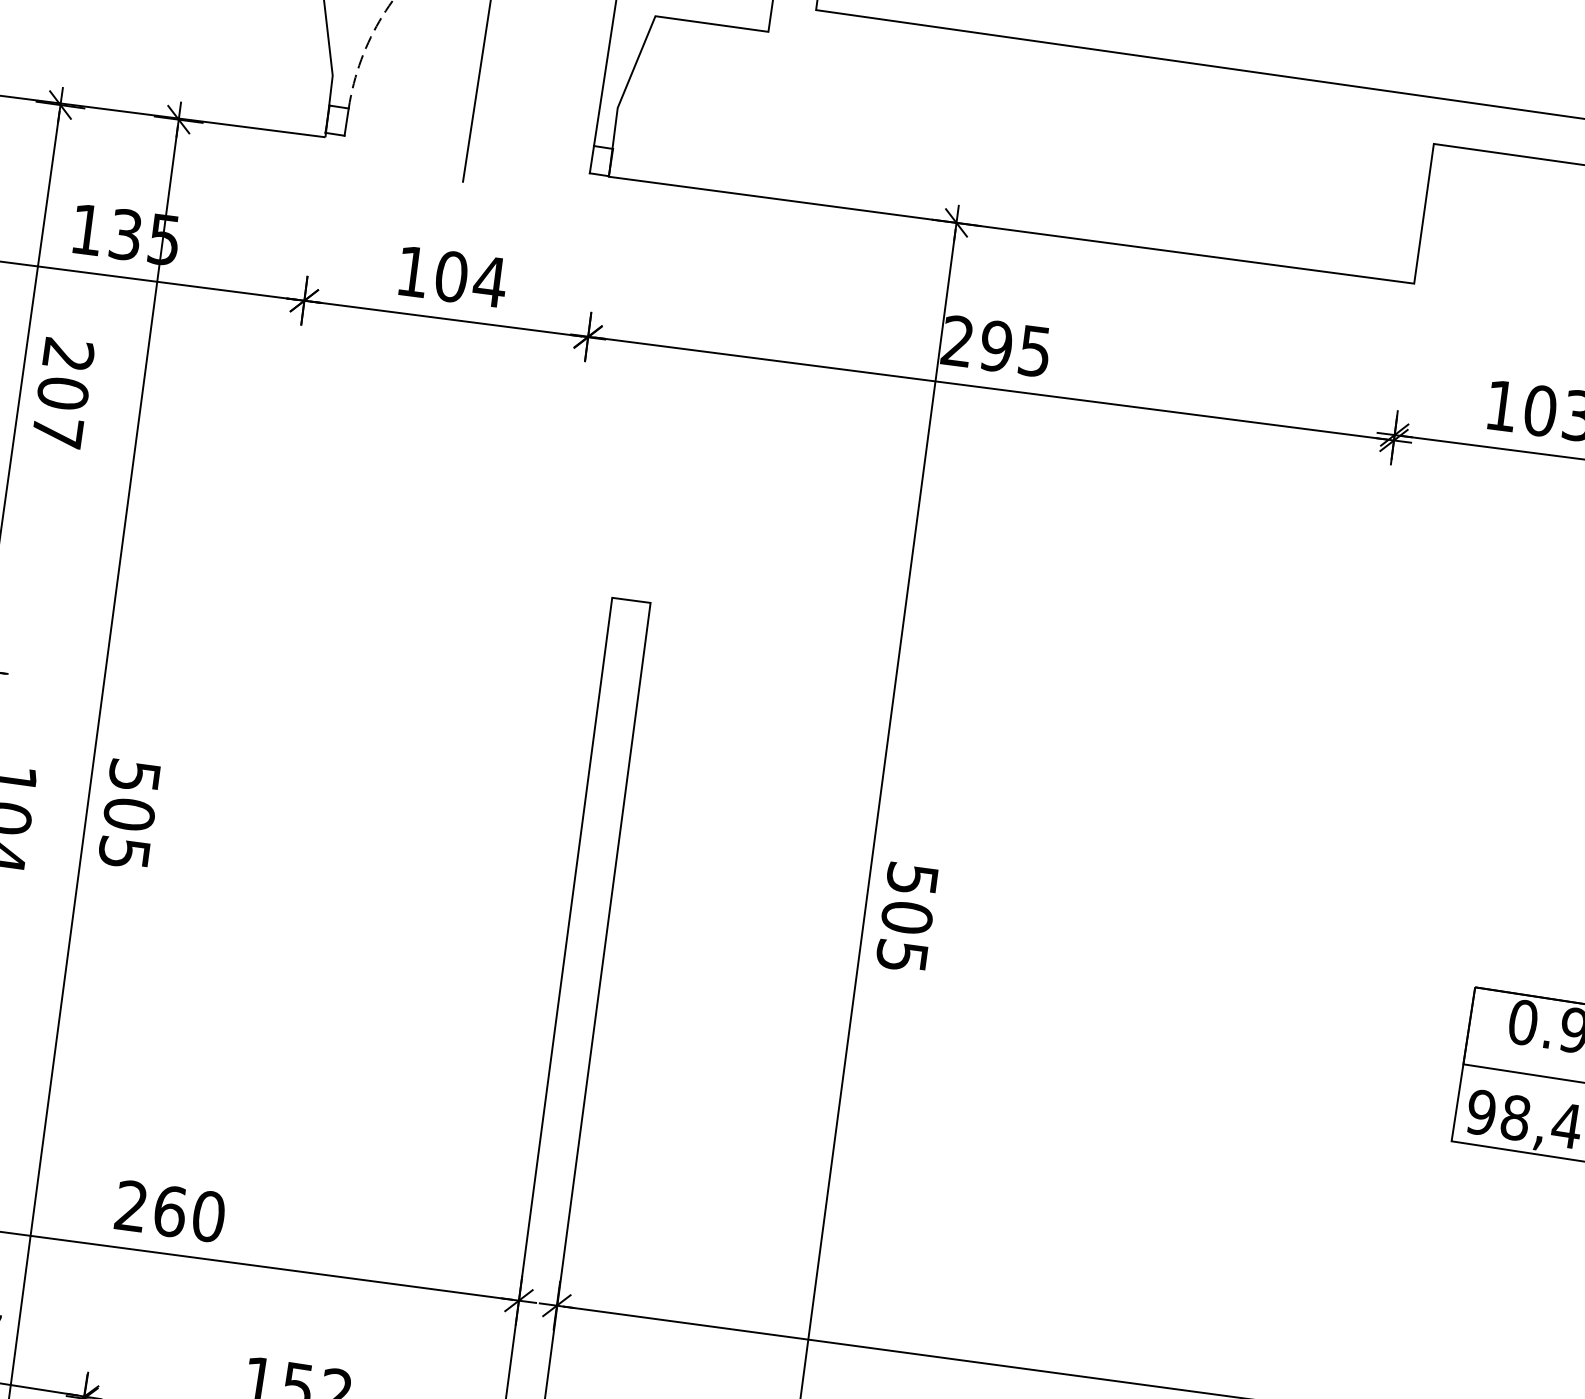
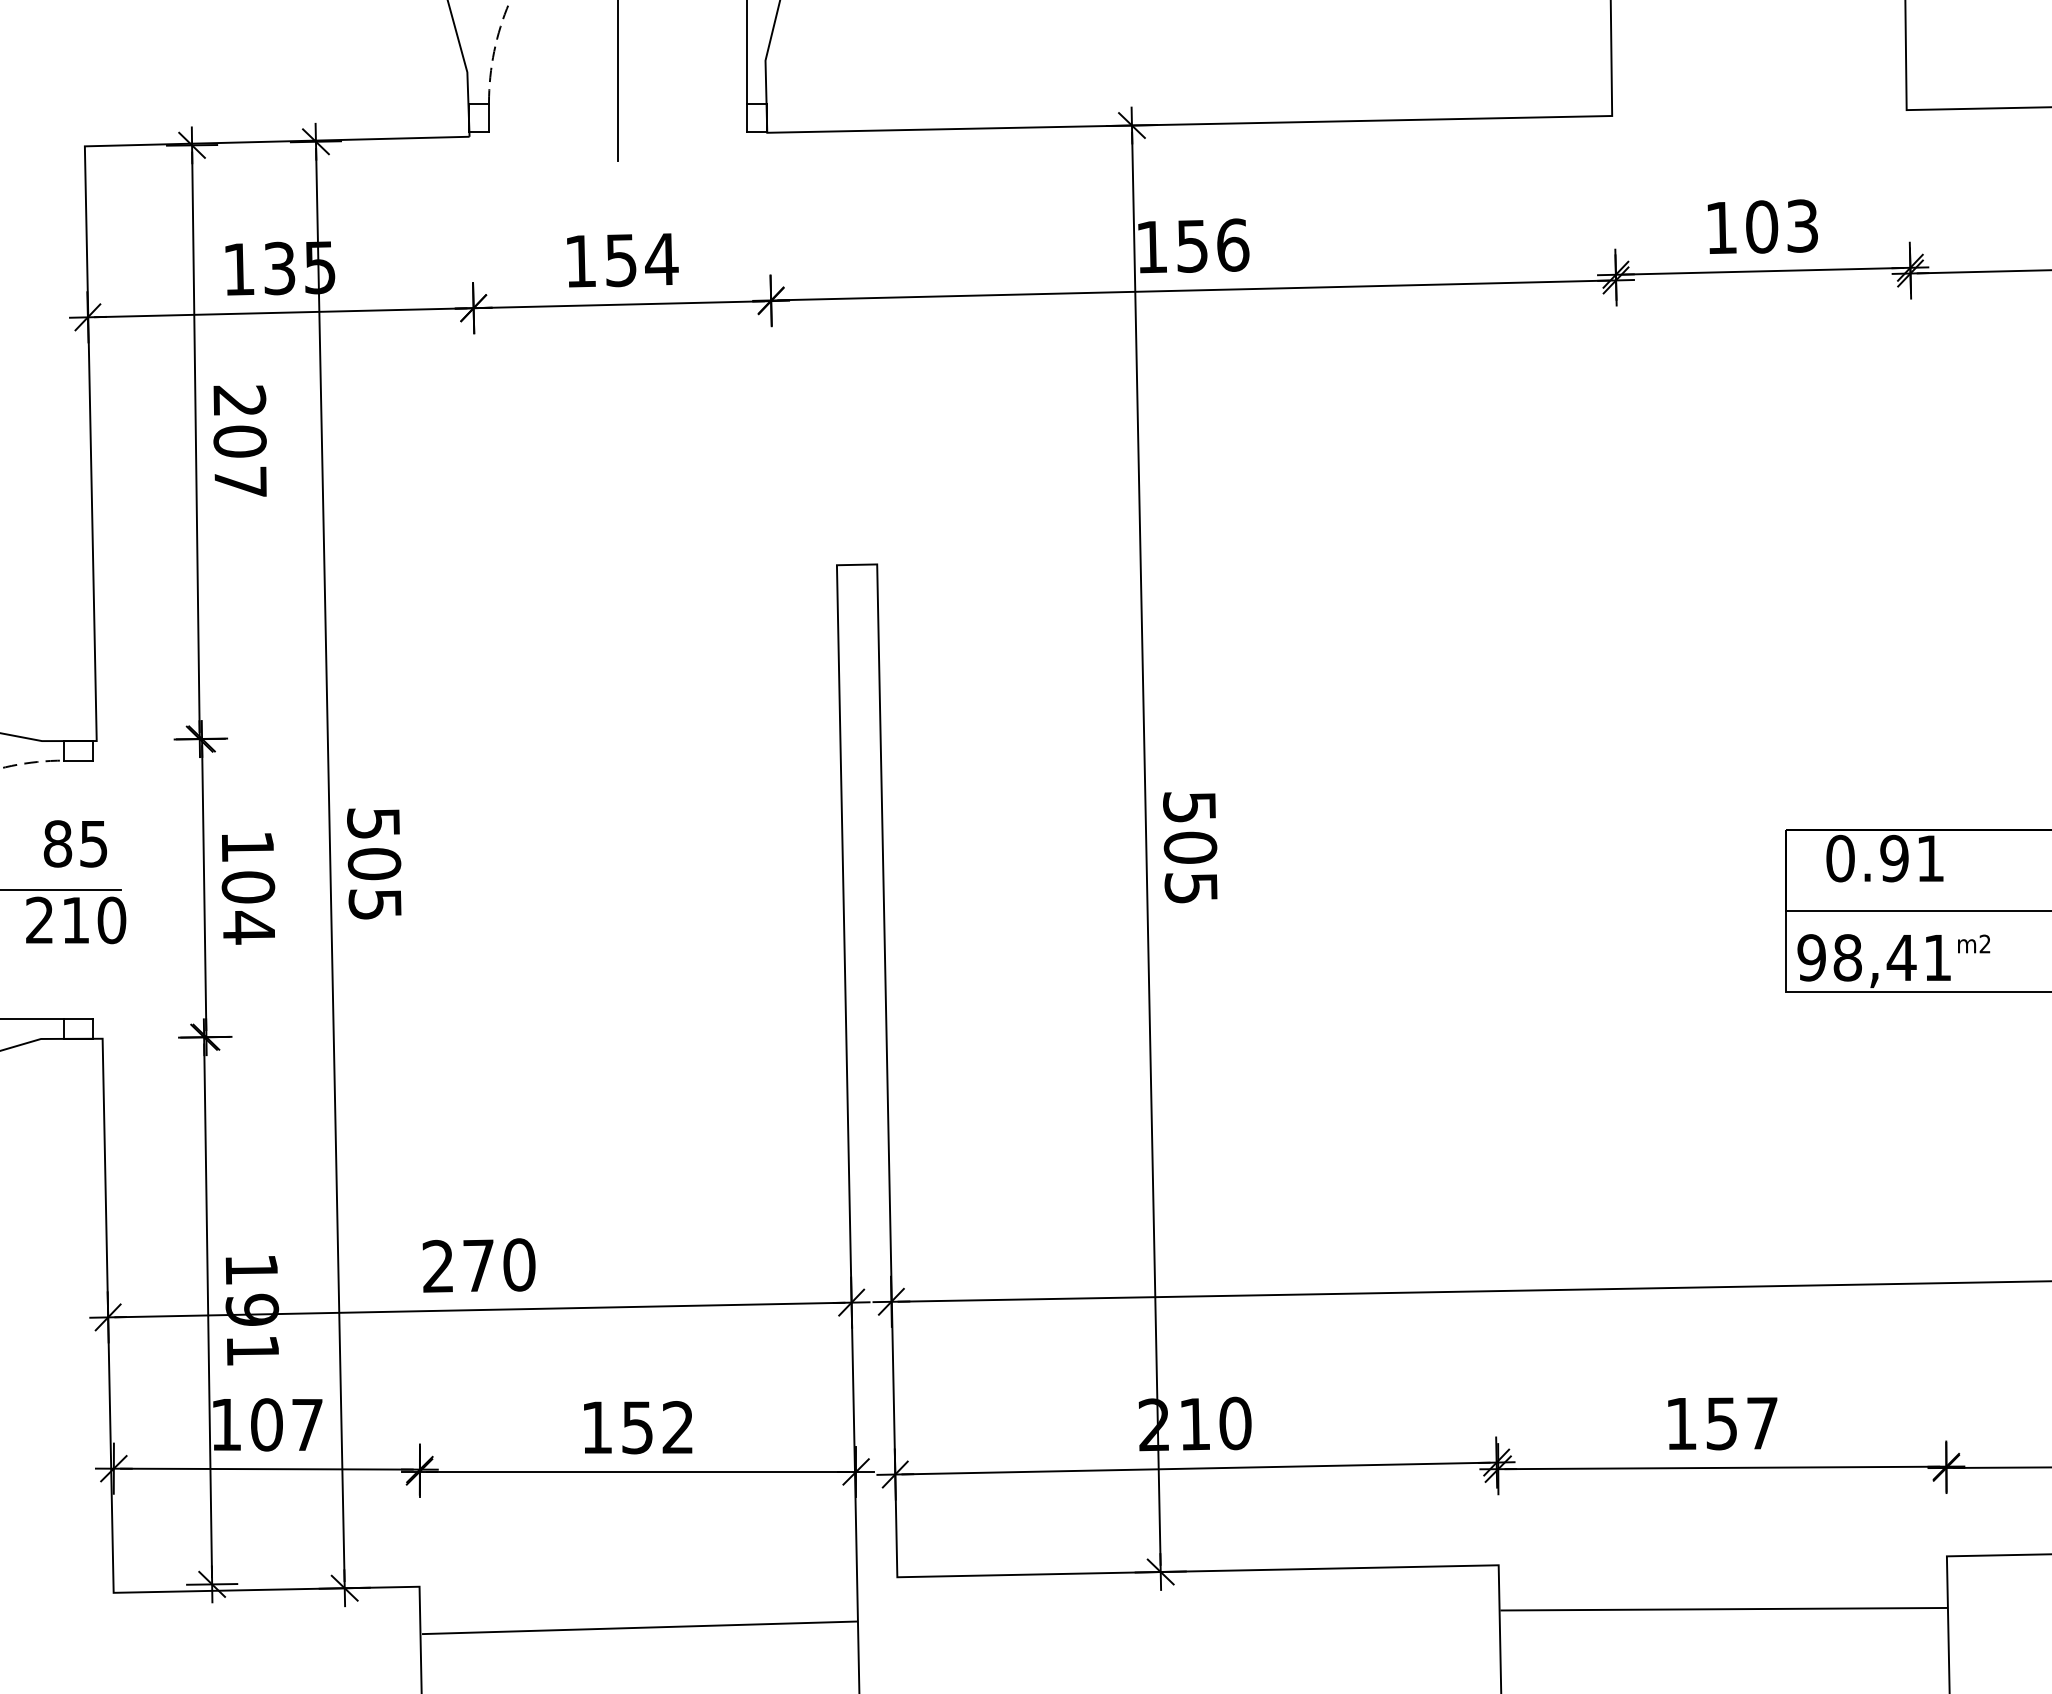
text: (451, 276) -> (621, 260), 104 -> 154
text: (996, 345) -> (1192, 245), 295 -> 156
text: (170, 1211) -> (479, 1265), 260 -> 270

